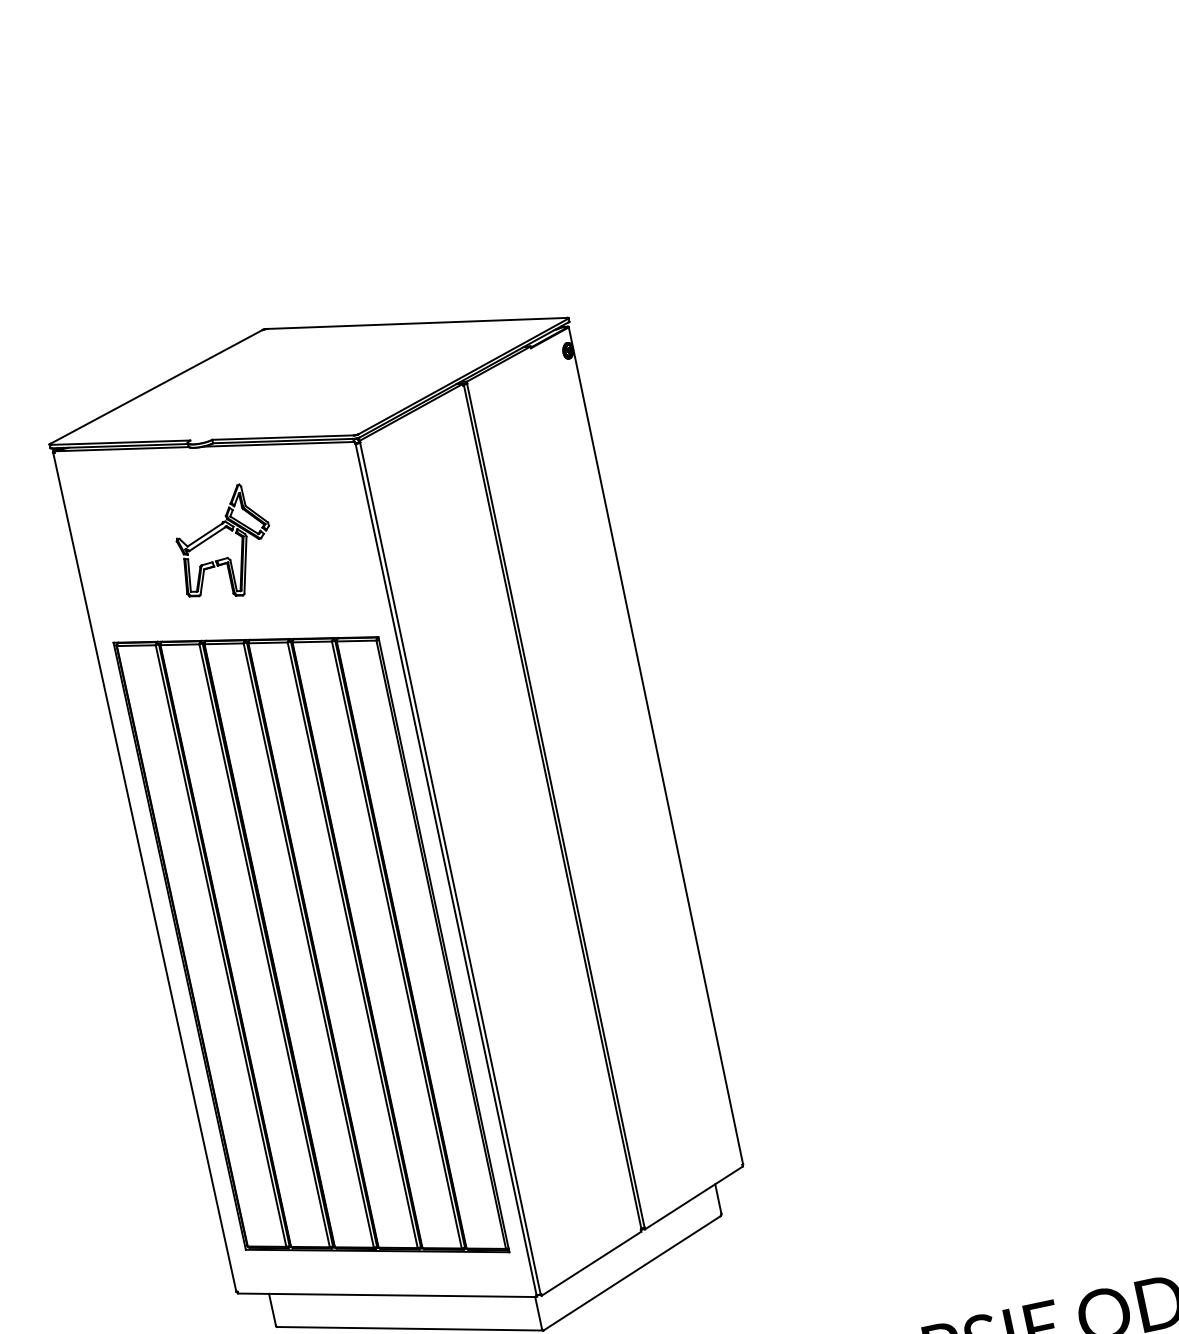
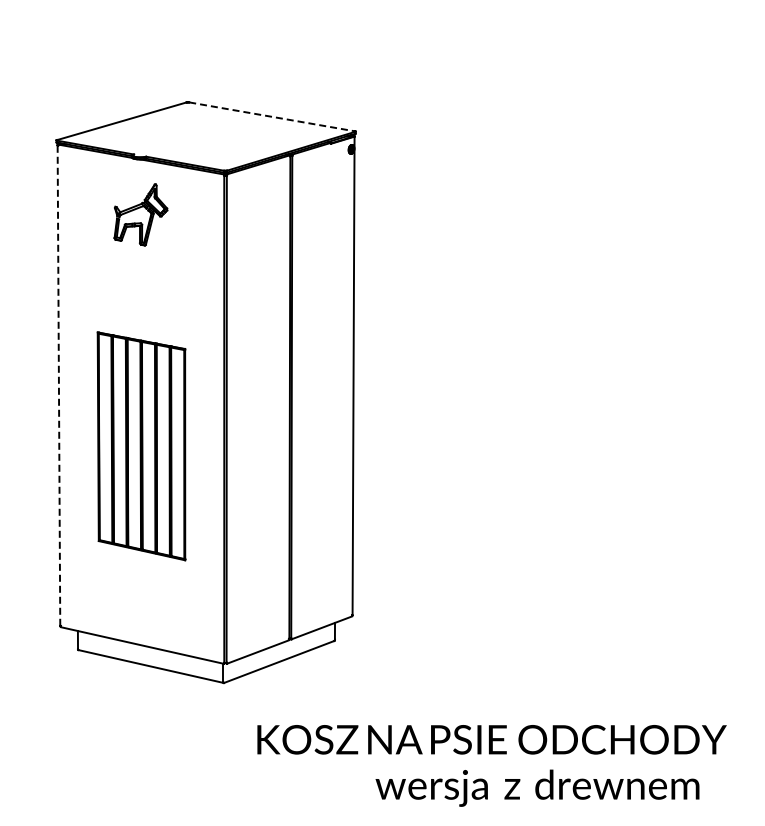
line: (416, 323) -> (271, 116), solid -> dashed
line: (143, 872) -> (58, 385), solid -> dashed
part: (311, 947) -> (141, 446), size x0.6

